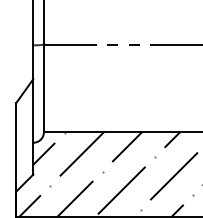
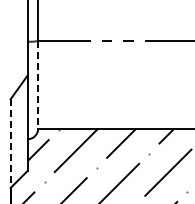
line: (43, 88) -> (37, 84), solid -> dashed
line: (16, 147) -> (10, 143), solid -> dashed

